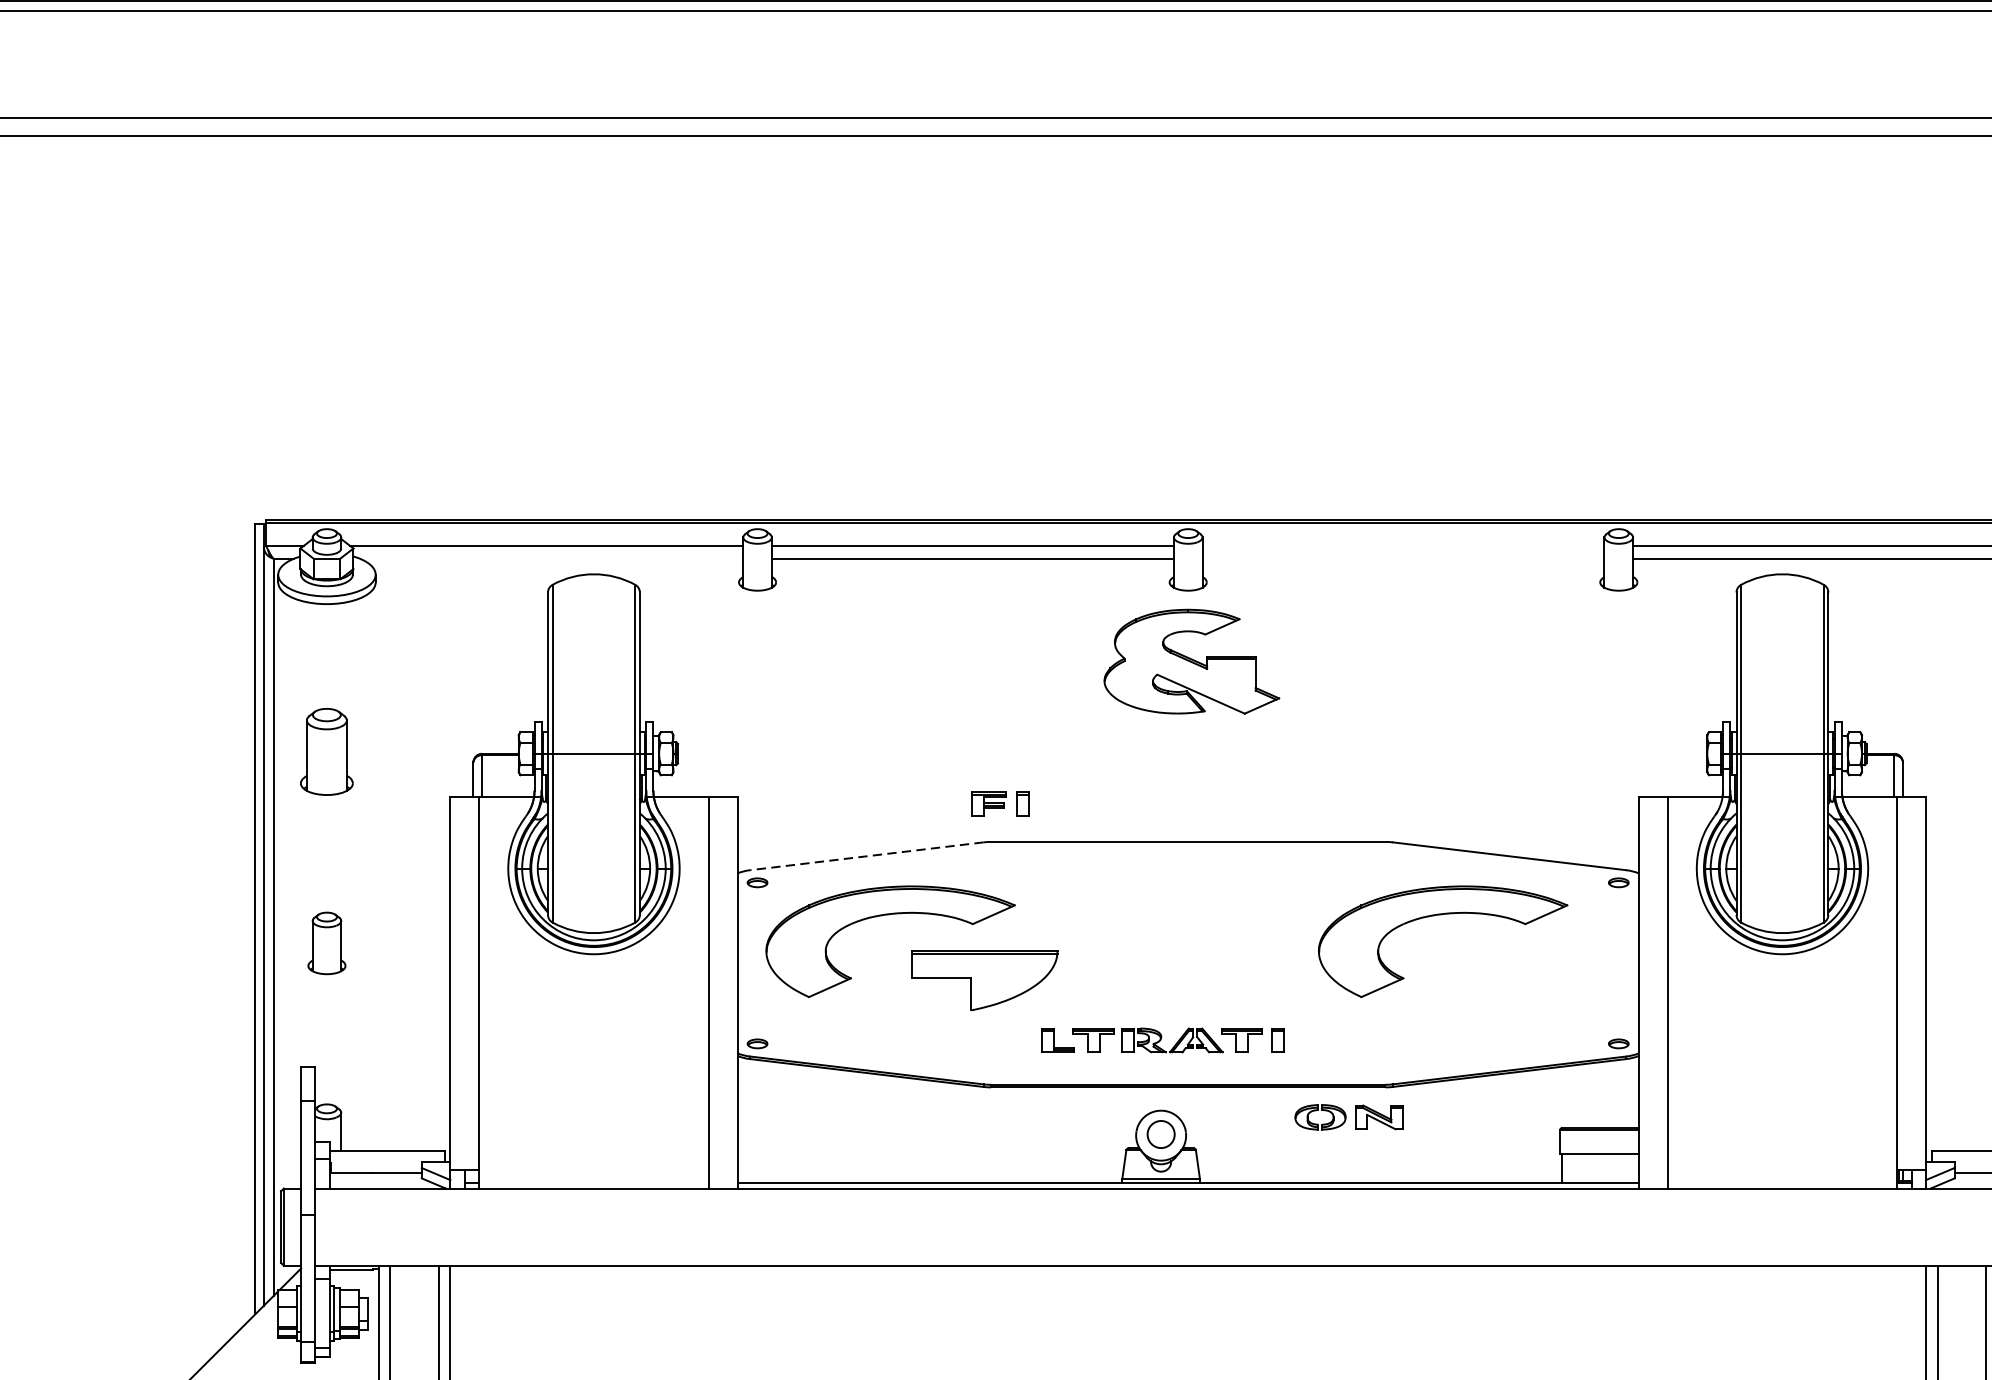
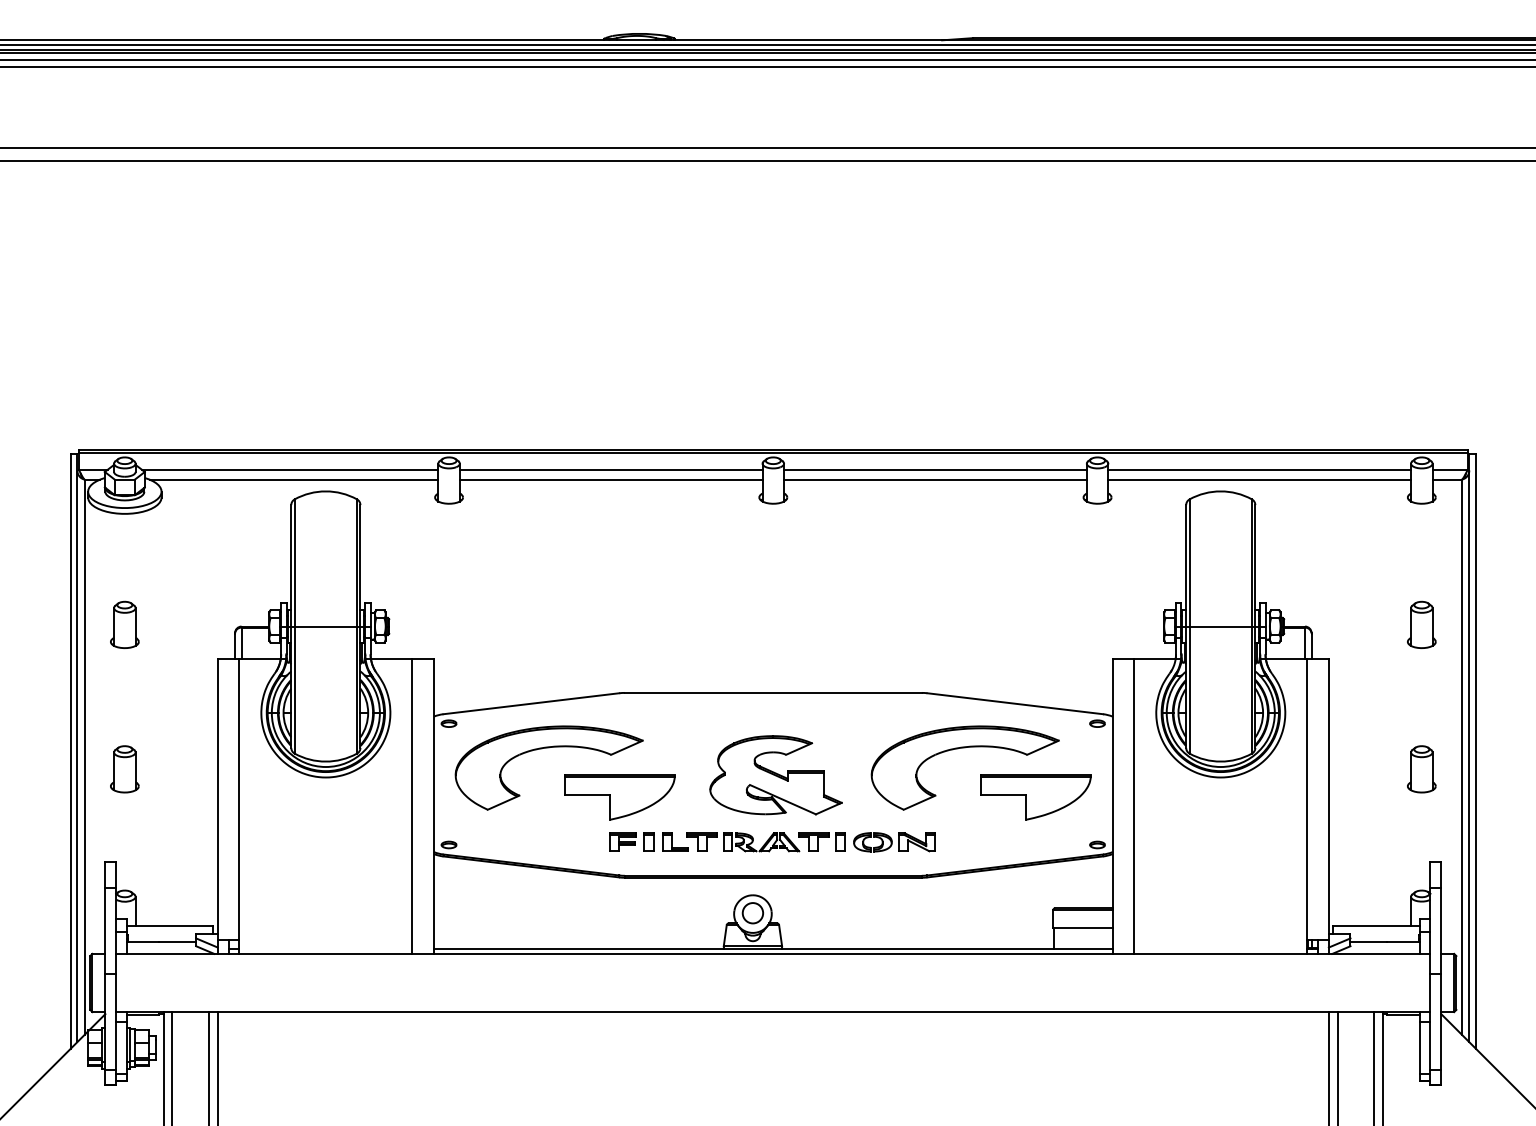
line: (1403, 545) -> (935, 469), added
line: (550, 558) -> (293, 479), added
line: (1403, 558) -> (935, 479), added
part: (1191, 662) -> (775, 775), moved
part: (326, 751) -> (124, 624), size x0.71
part: (999, 802) -> (631, 841), moved
line: (867, 855) -> (531, 703), dashed -> solid
part: (1536, 980) -> (1035, 797), added
part: (1349, 1117) -> (894, 842), moved

